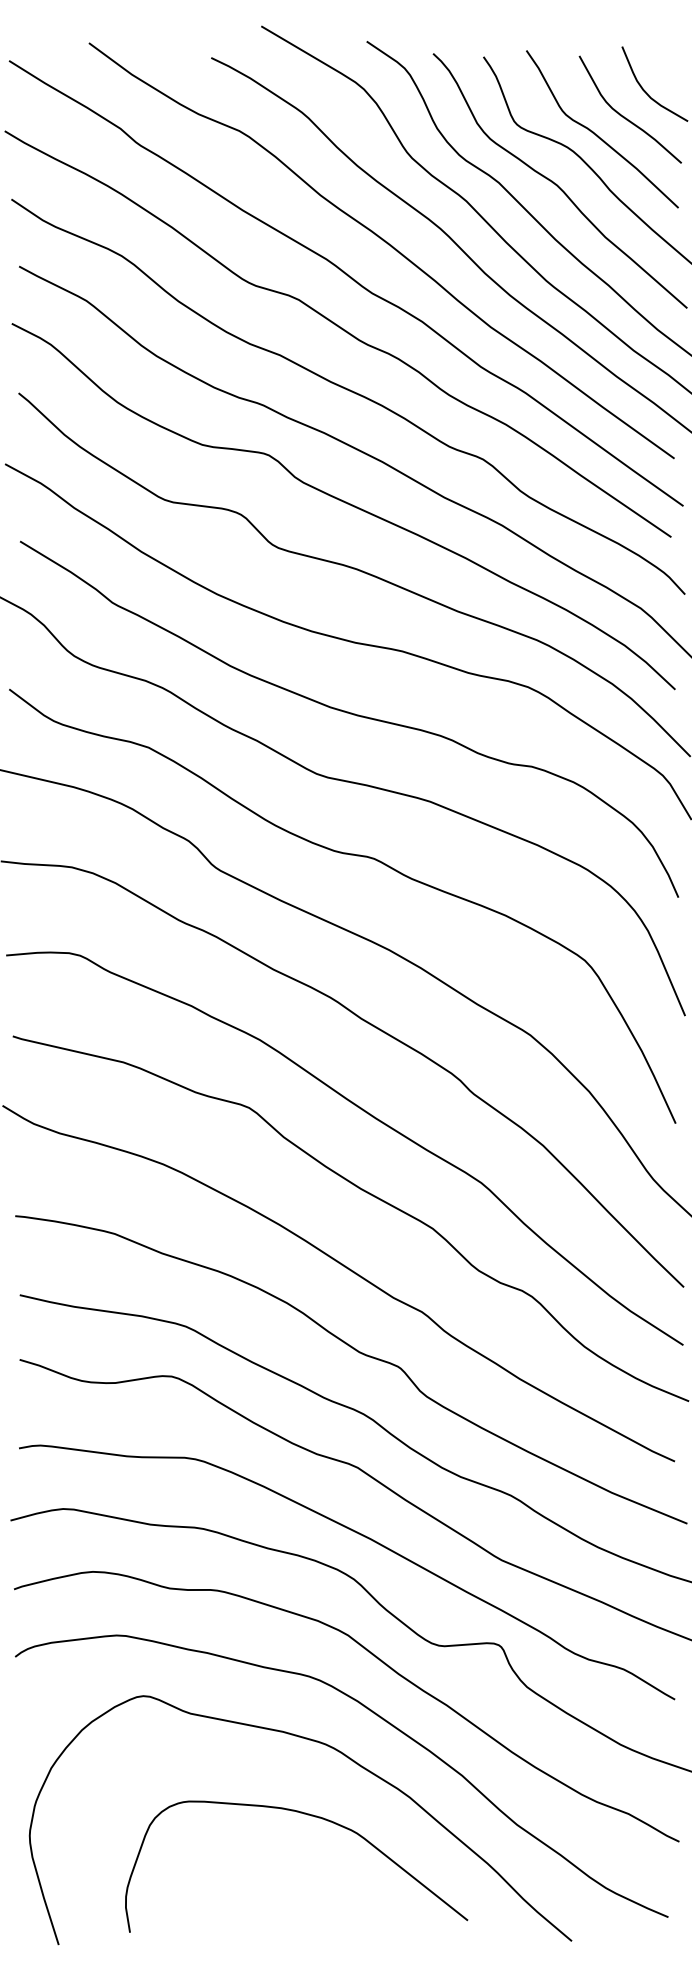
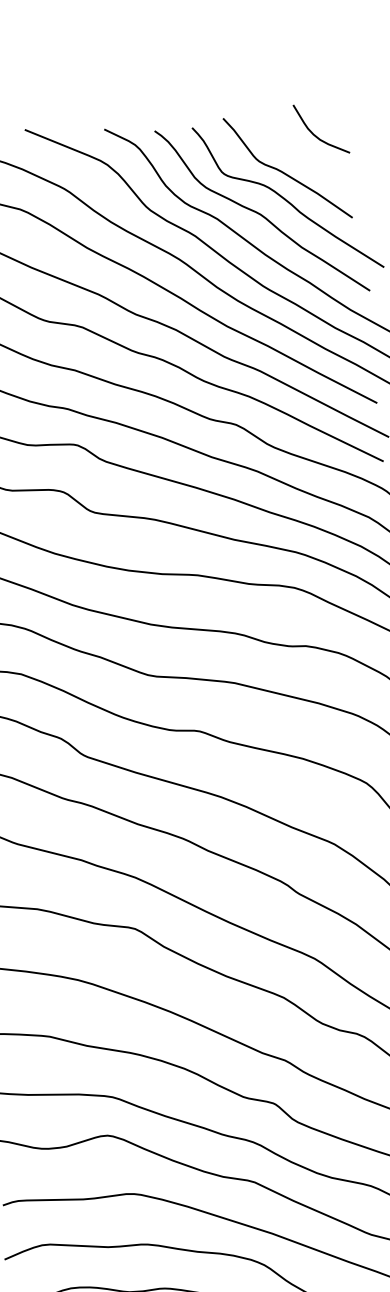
curve: (623, 115) -> (301, 155), removed

